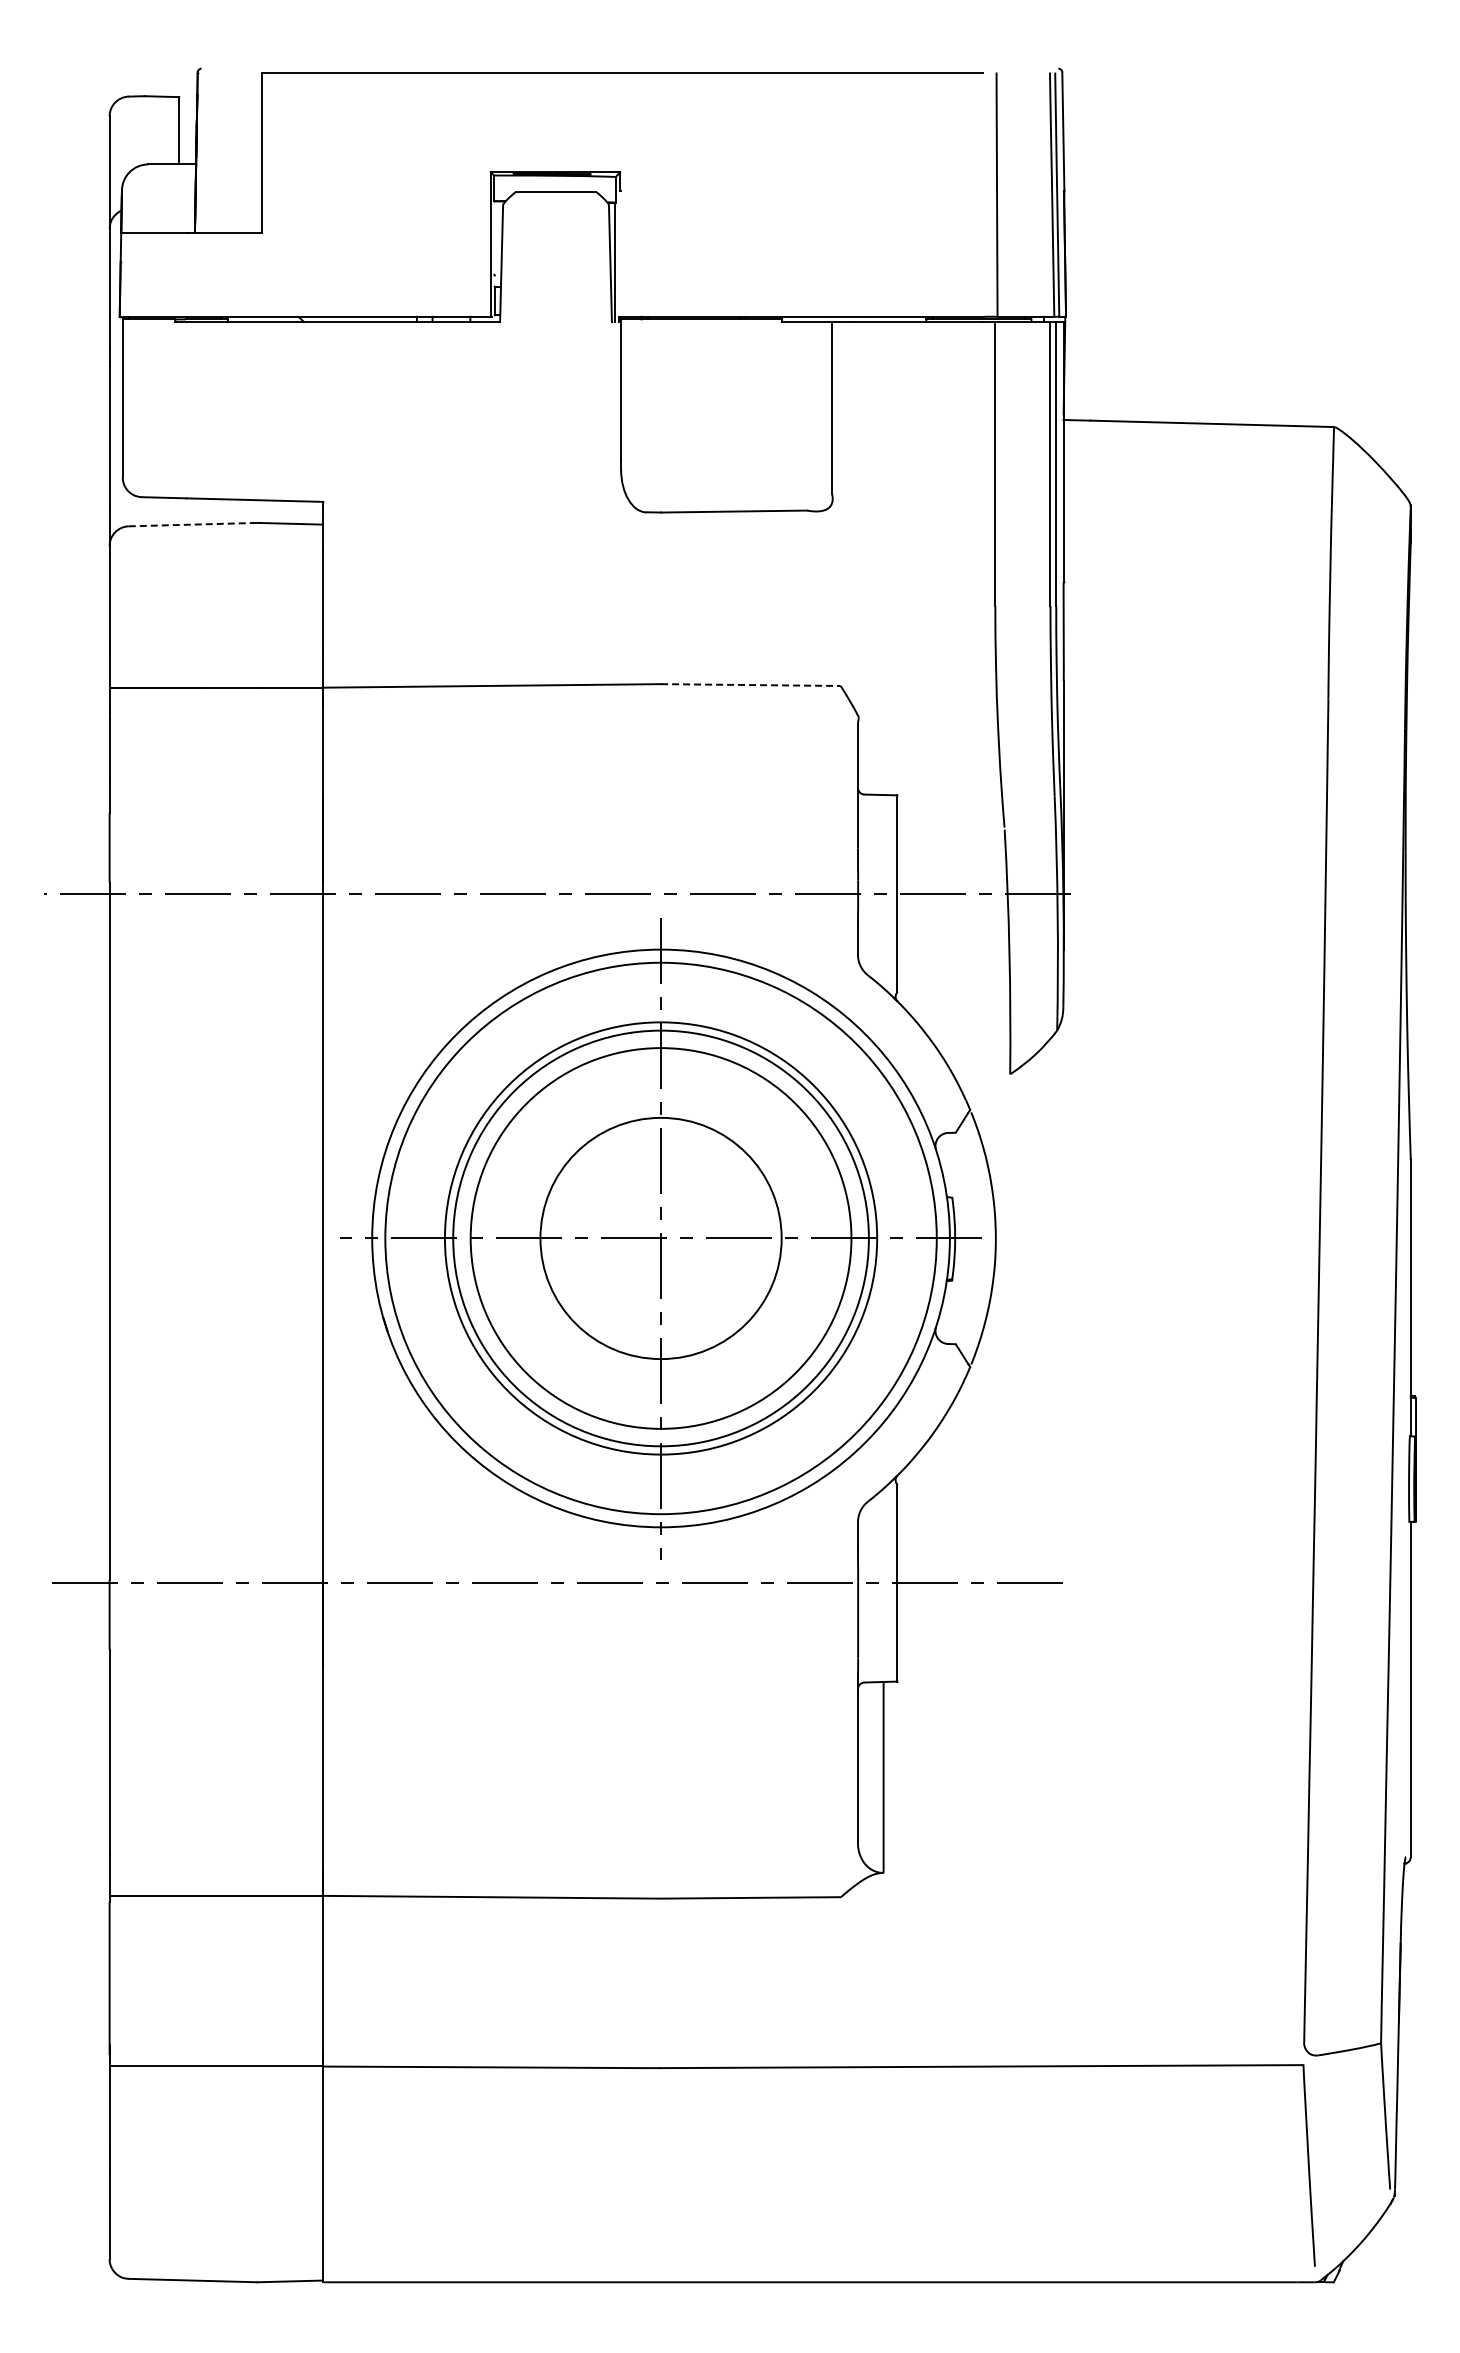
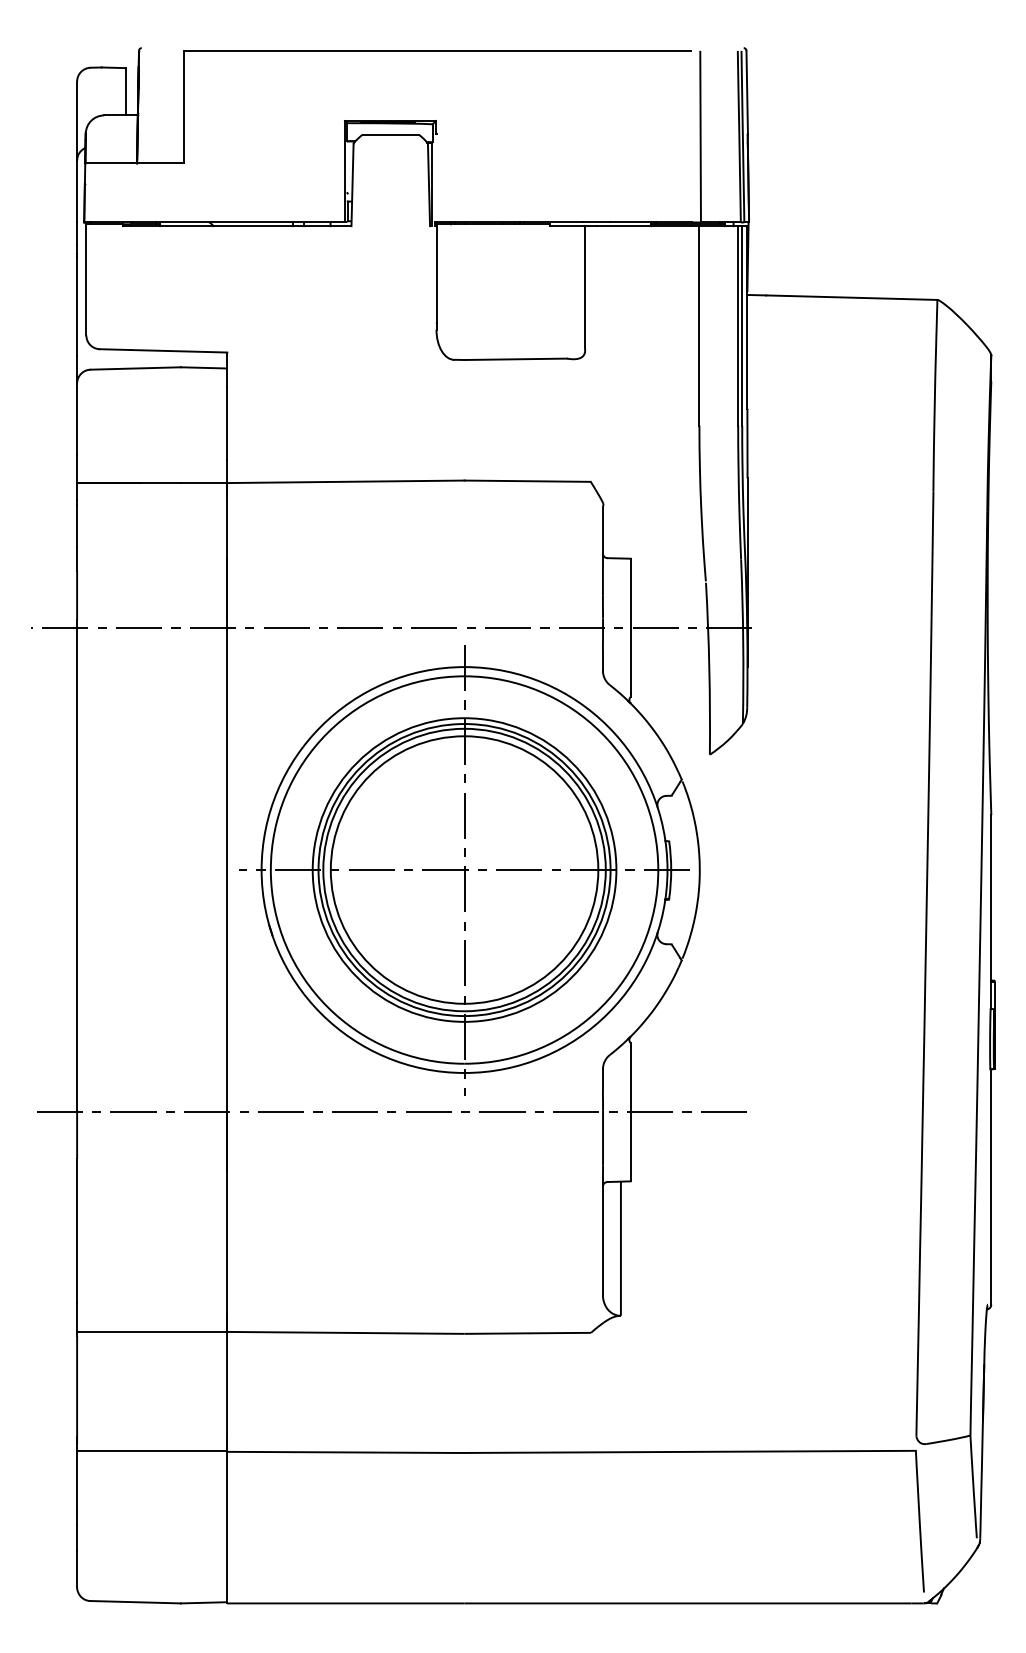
line: (193, 524) -> (136, 368), dashed -> solid
line: (750, 685) -> (527, 481), dashed -> solid
circle: (661, 1238) -> (464, 870), size x1.67

